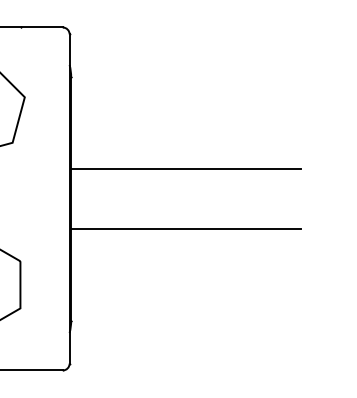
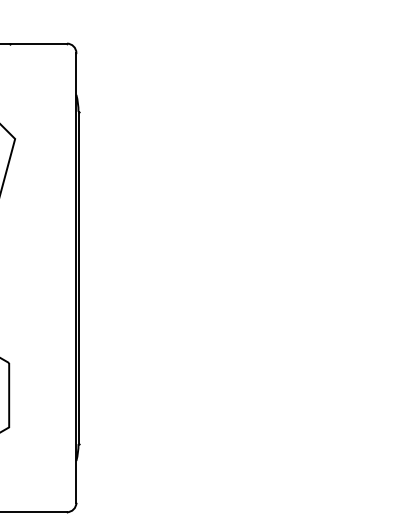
line: (185, 169) -> (234, 237), removed
line: (185, 228) -> (234, 318), removed

